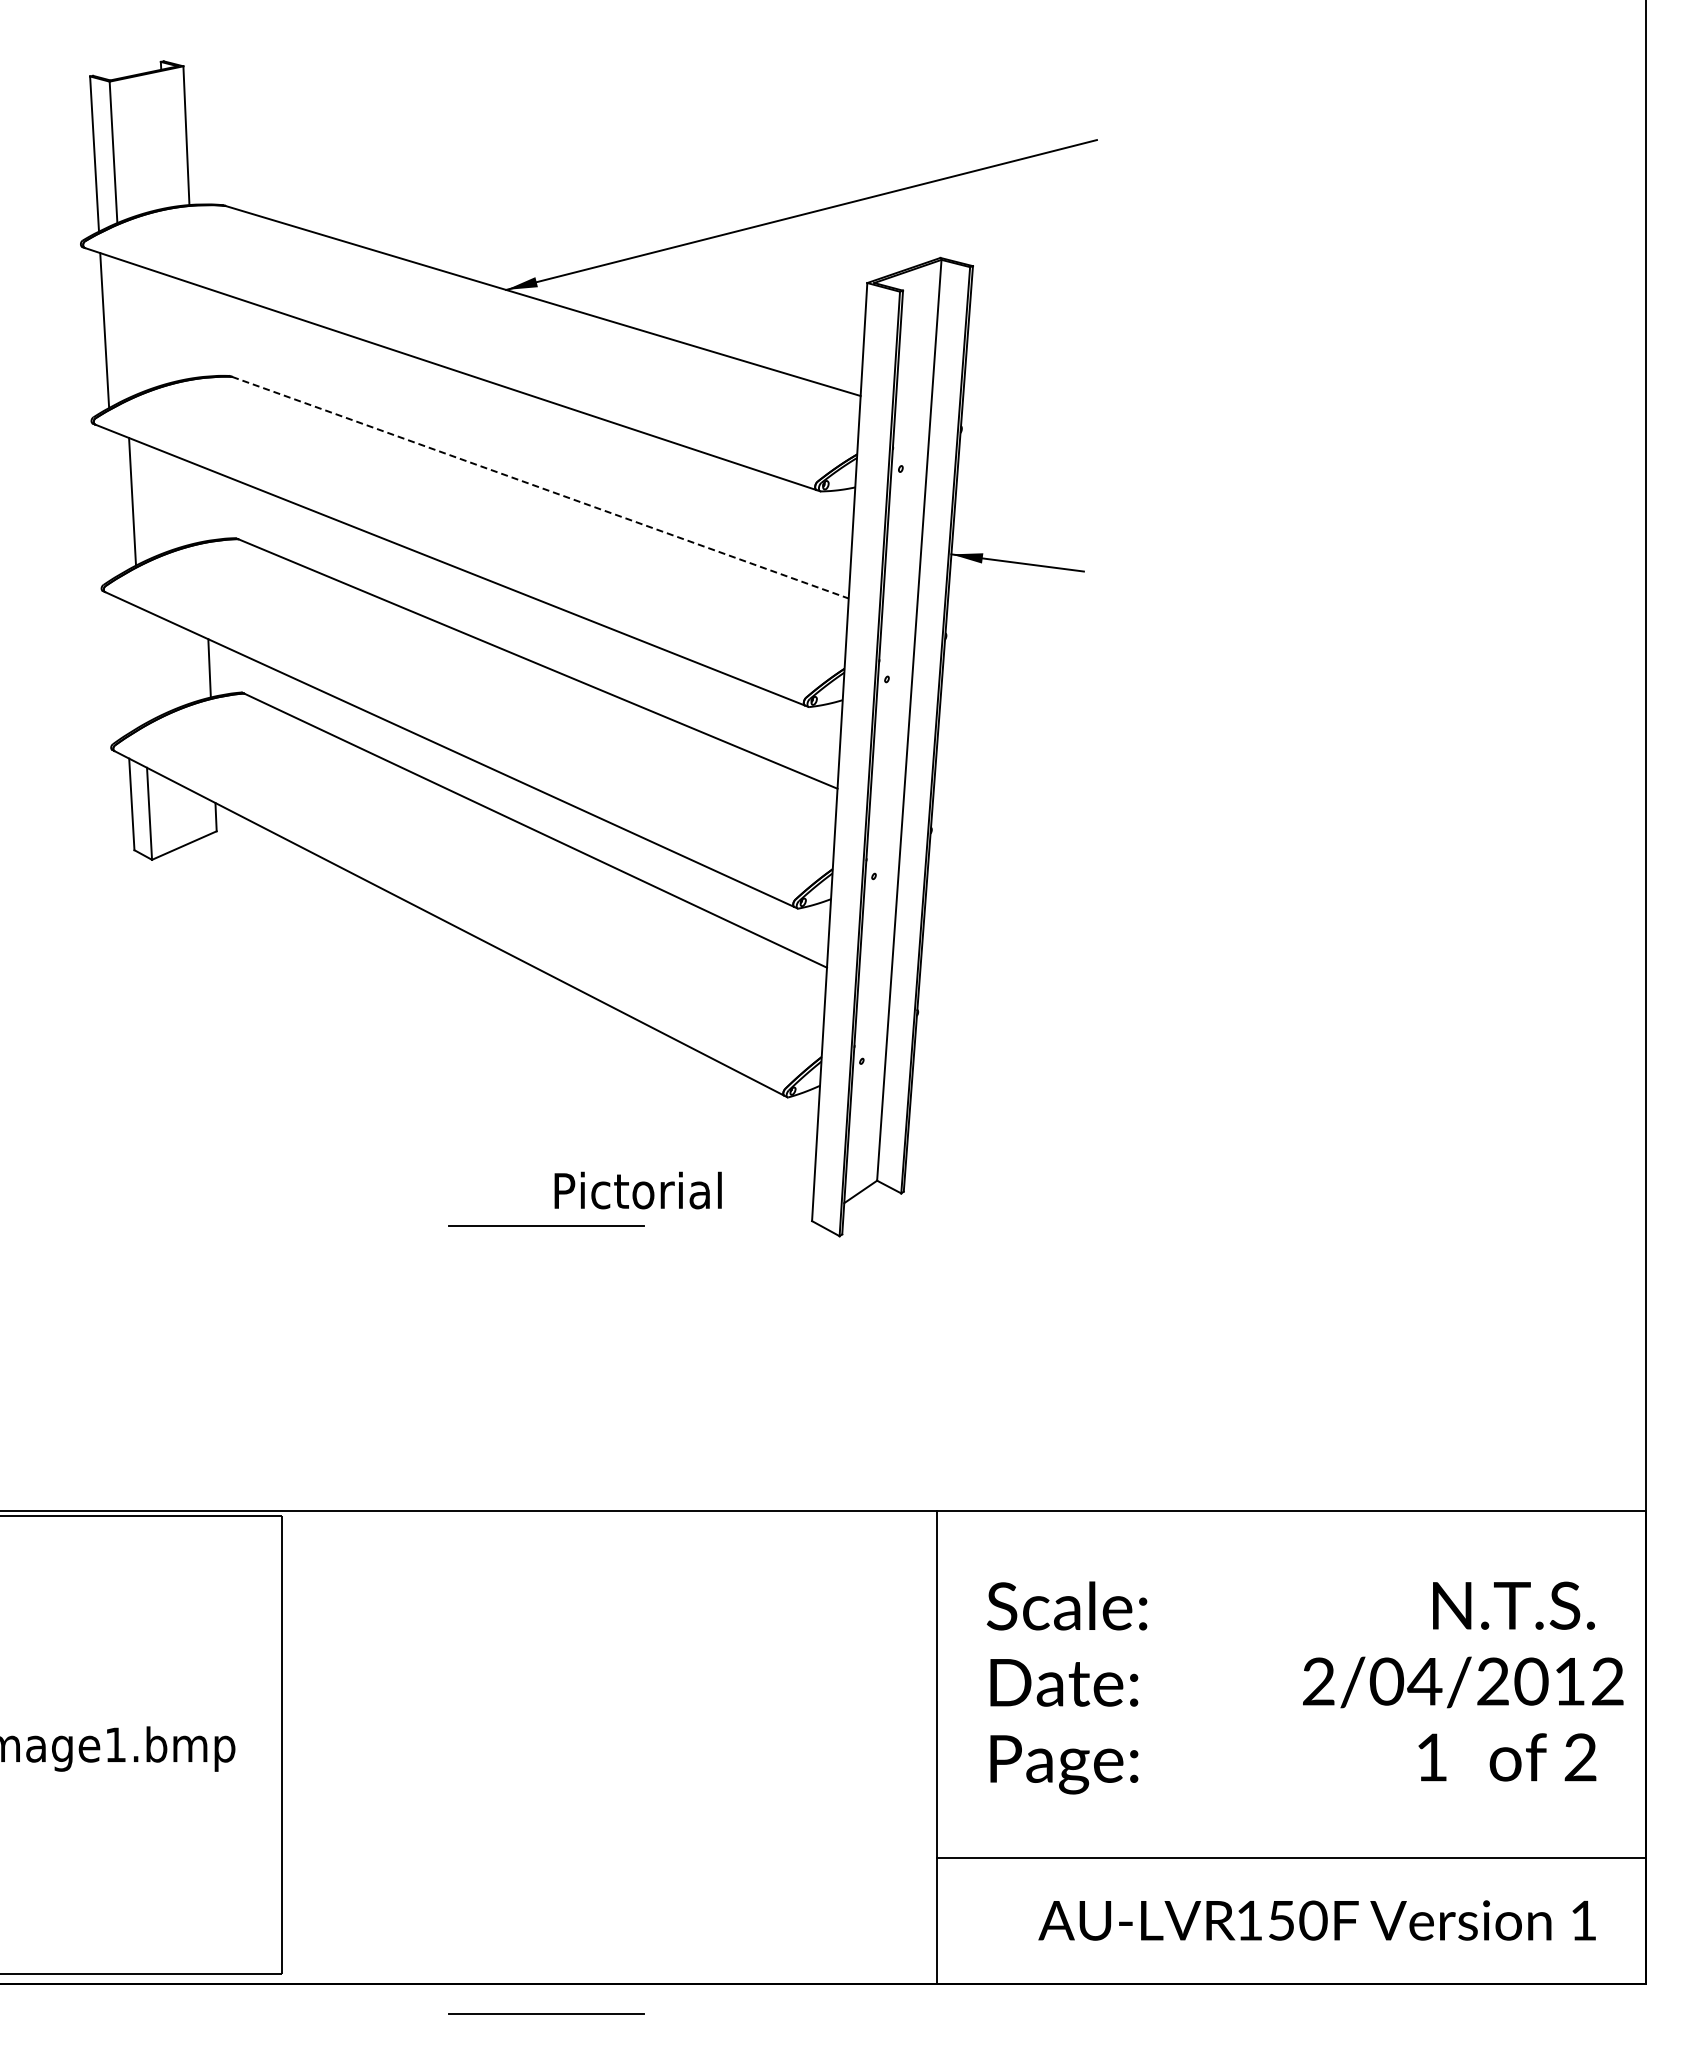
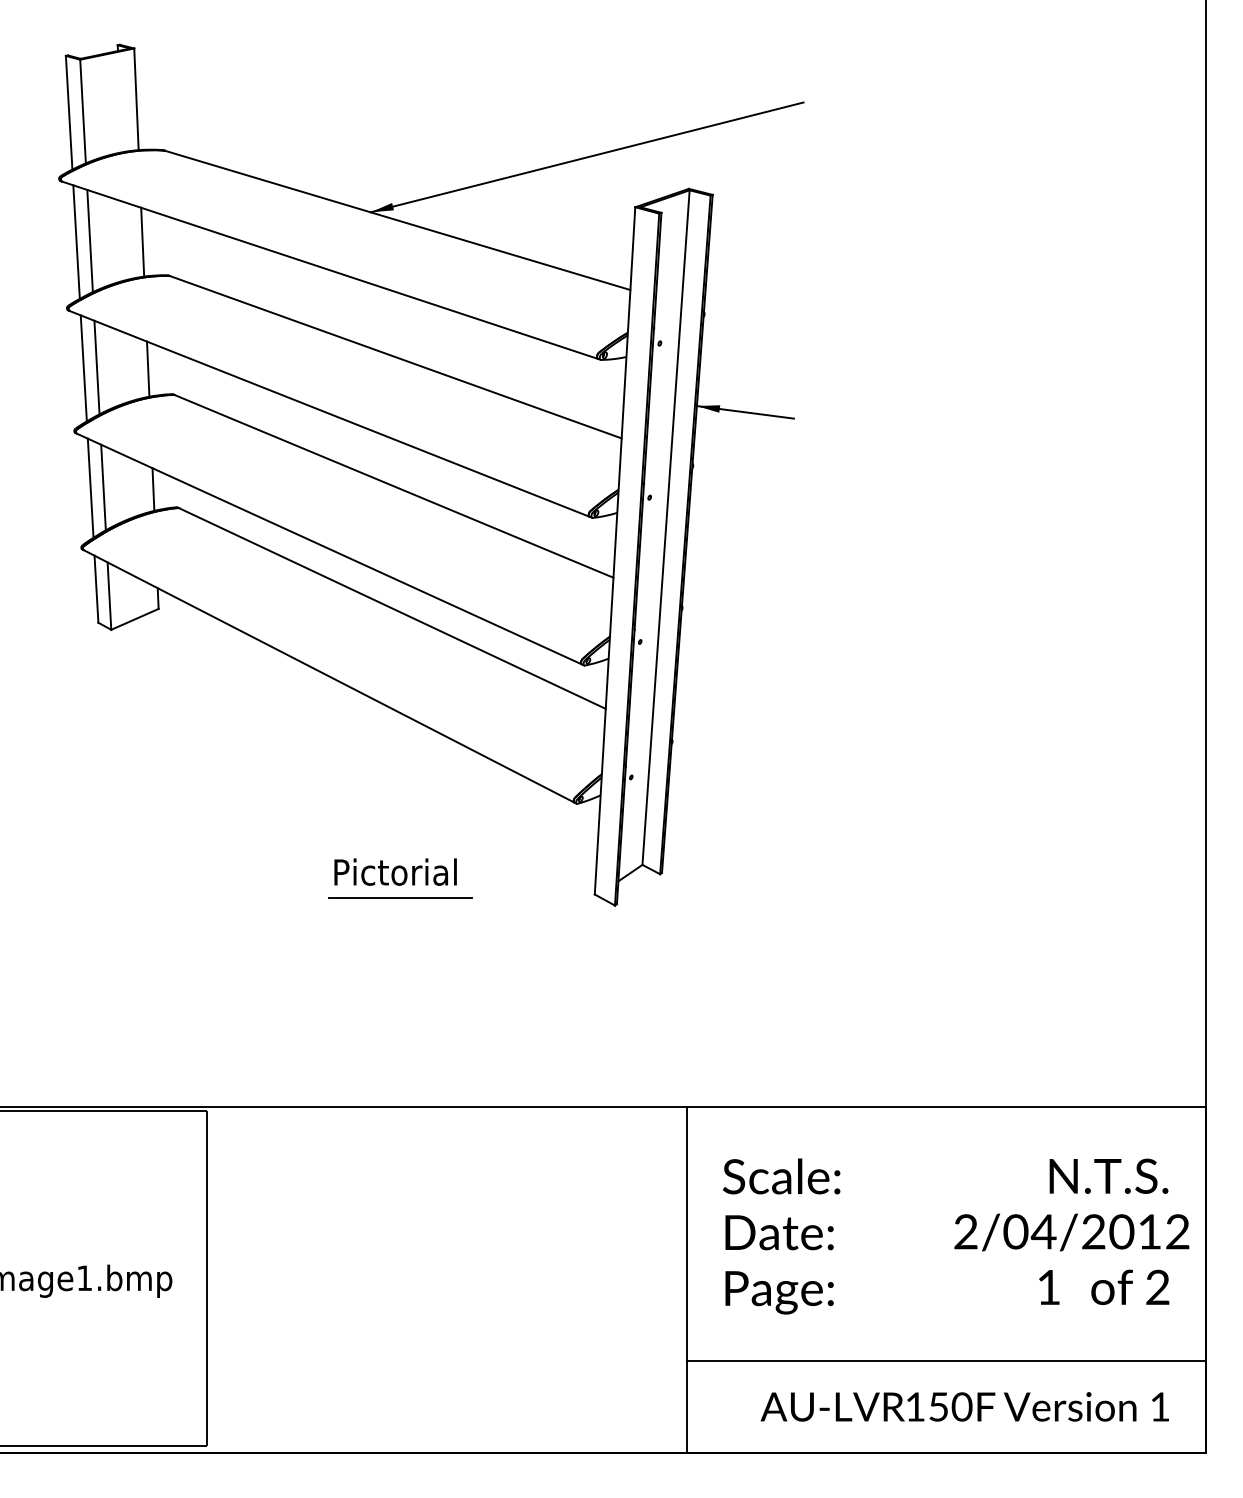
line: (122, 328) -> (89, 240), added
line: (194, 330) -> (142, 242), added
line: (540, 487) -> (395, 357), dashed -> solid
line: (114, 502) -> (83, 368), added
line: (202, 503) -> (148, 368), added
line: (141, 665) -> (103, 487), added
line: (123, 666) -> (90, 488), added
text: (637, 1190) -> (395, 872), moved
line: (546, 2013) -> (400, 1475), removed

